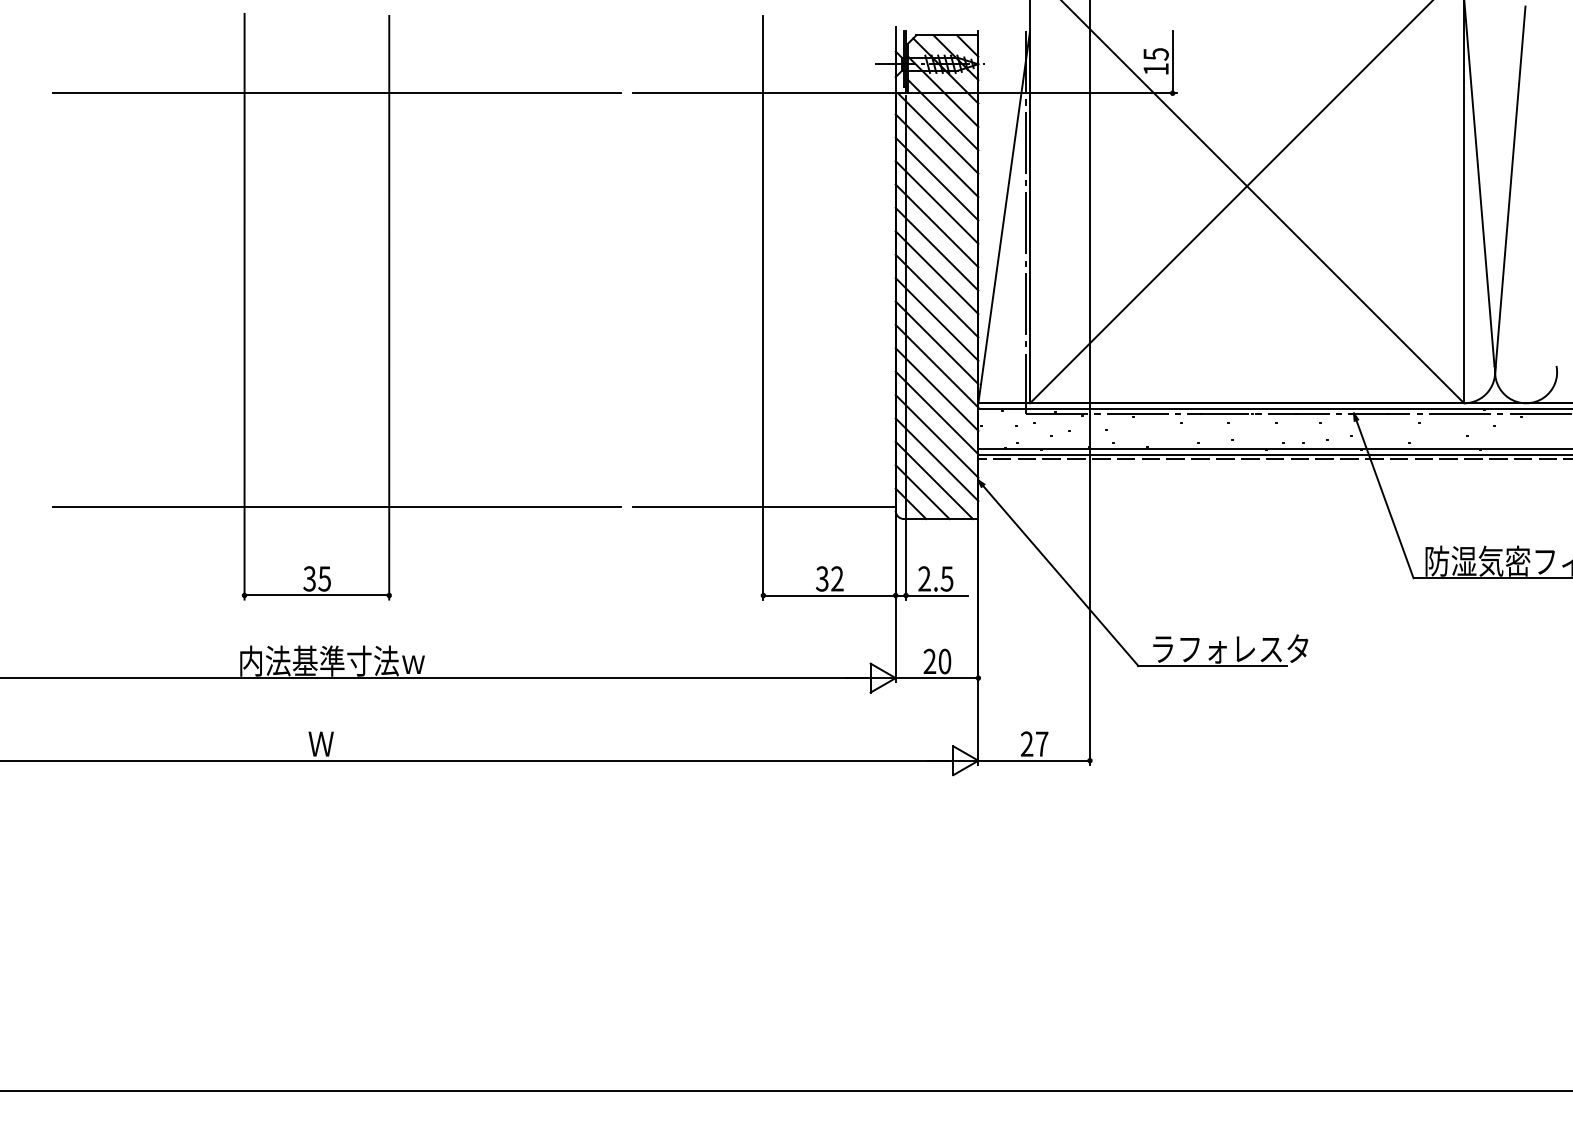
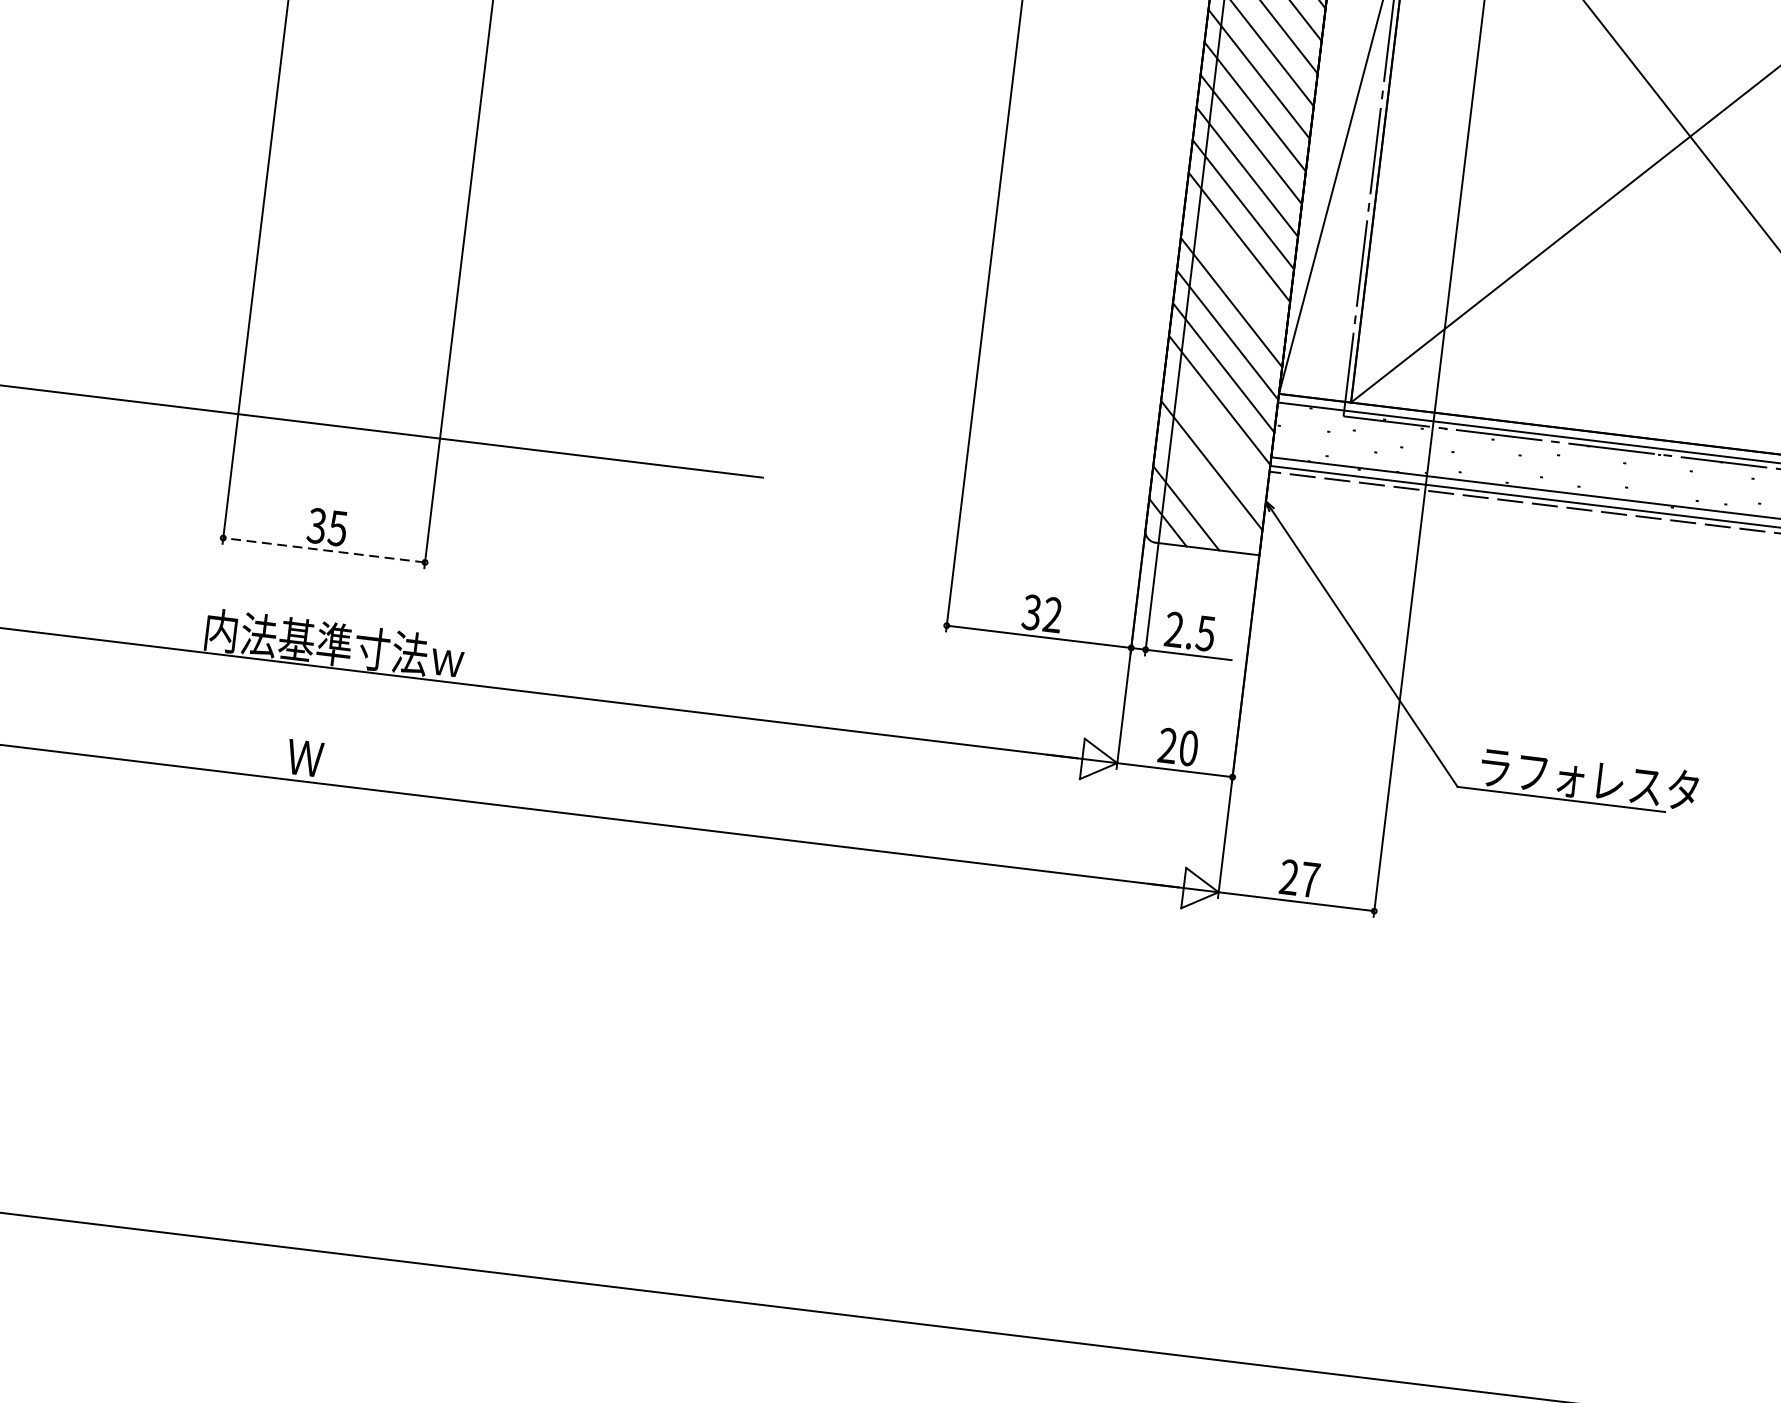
line: (936, 319) -> (1234, 269), removed
line: (936, 436) -> (1214, 433), removed
line: (933, 480) -> (1203, 493), removed
line: (764, 506) -> (963, 501), removed
line: (316, 595) -> (323, 550), solid -> dashed

